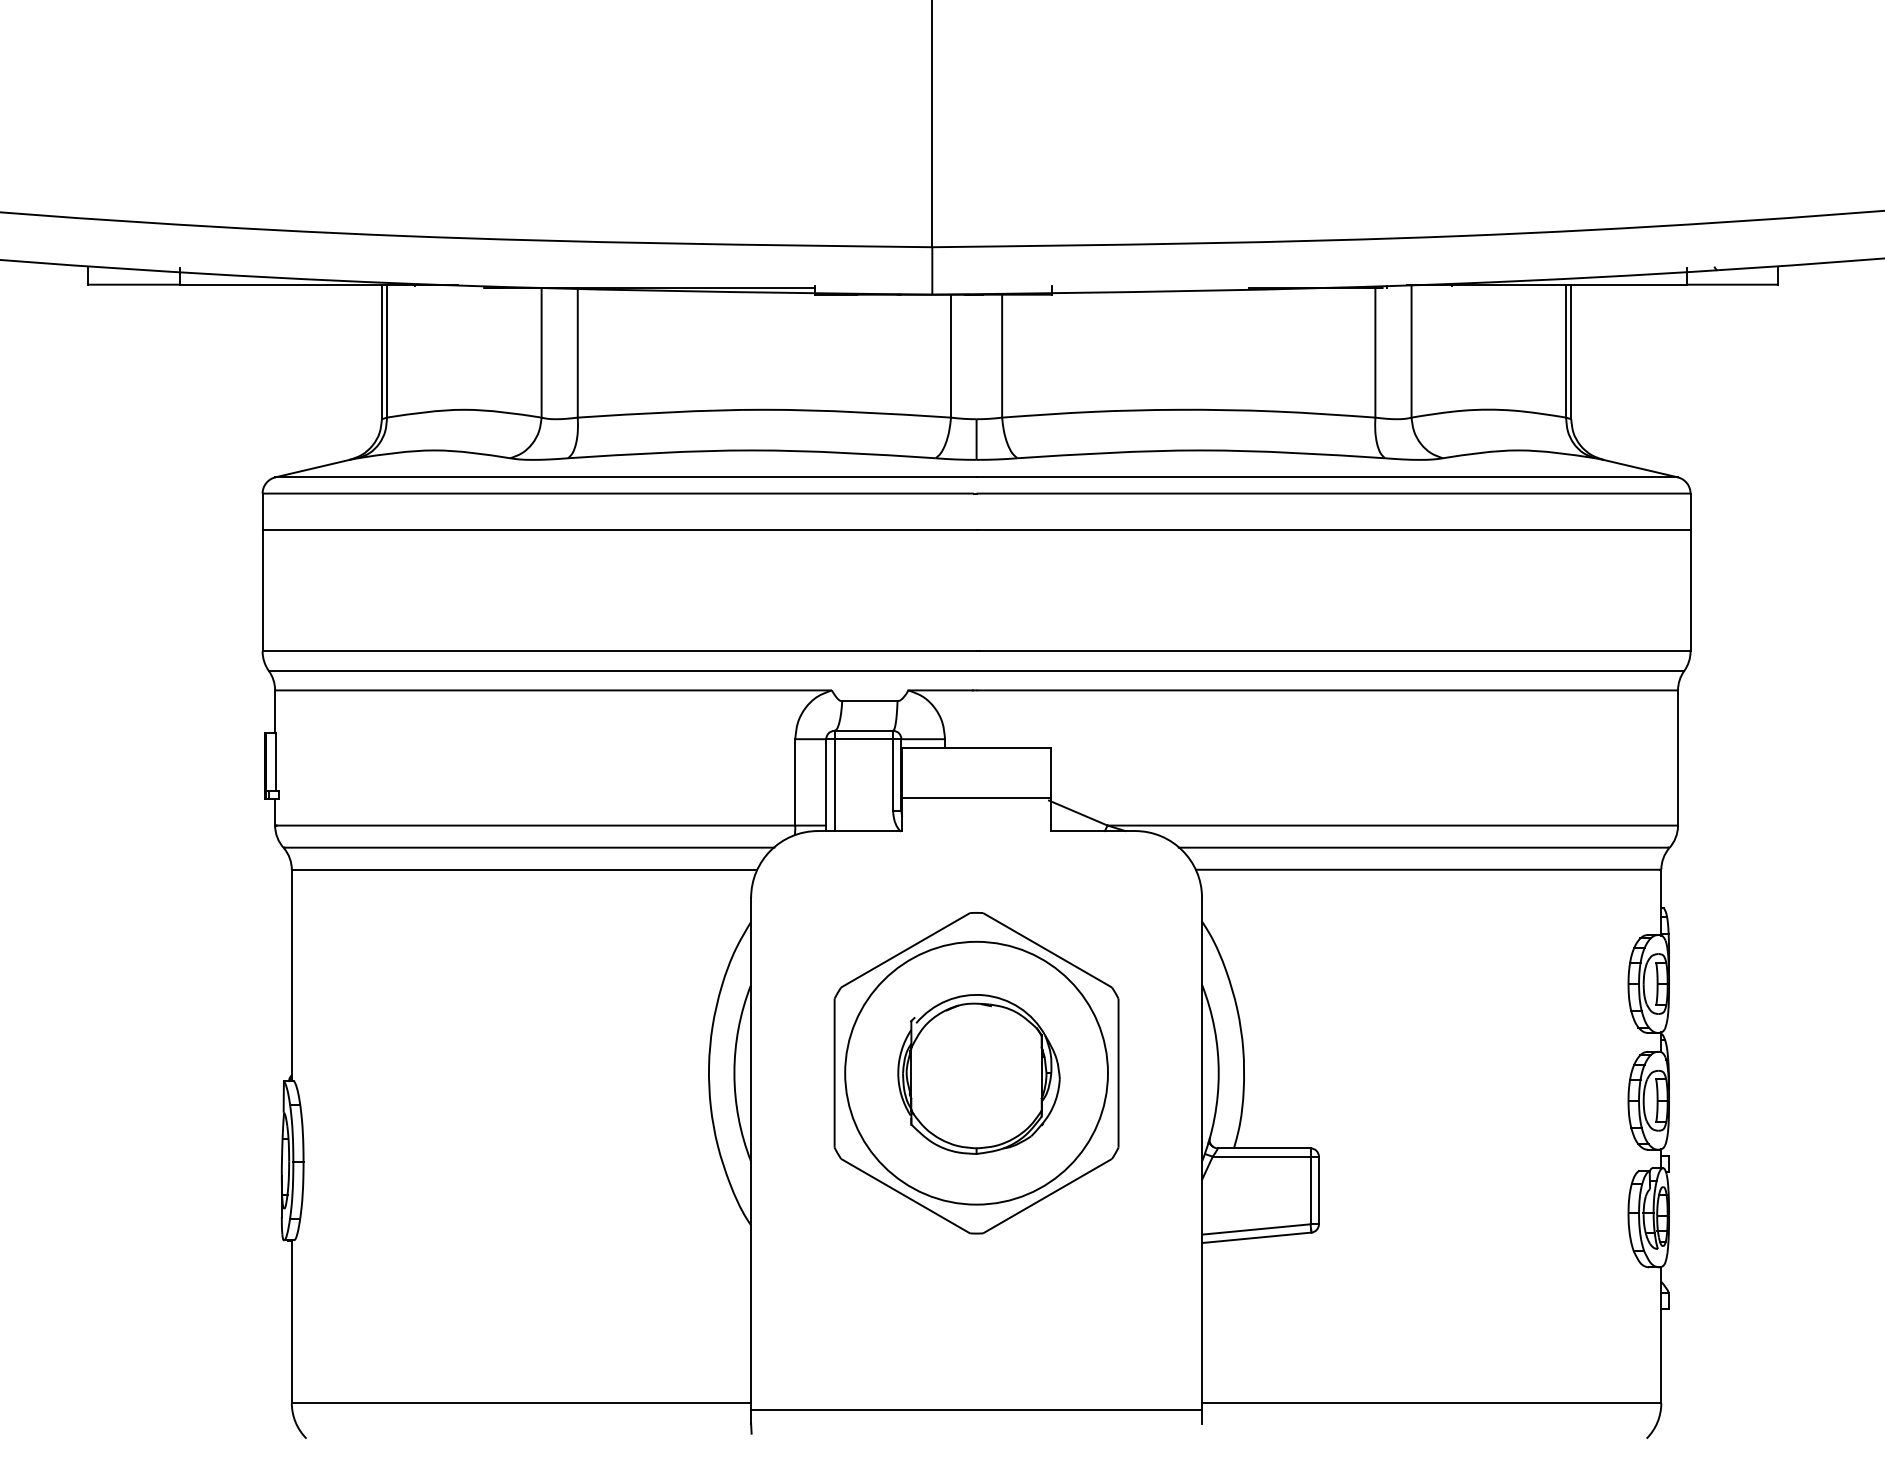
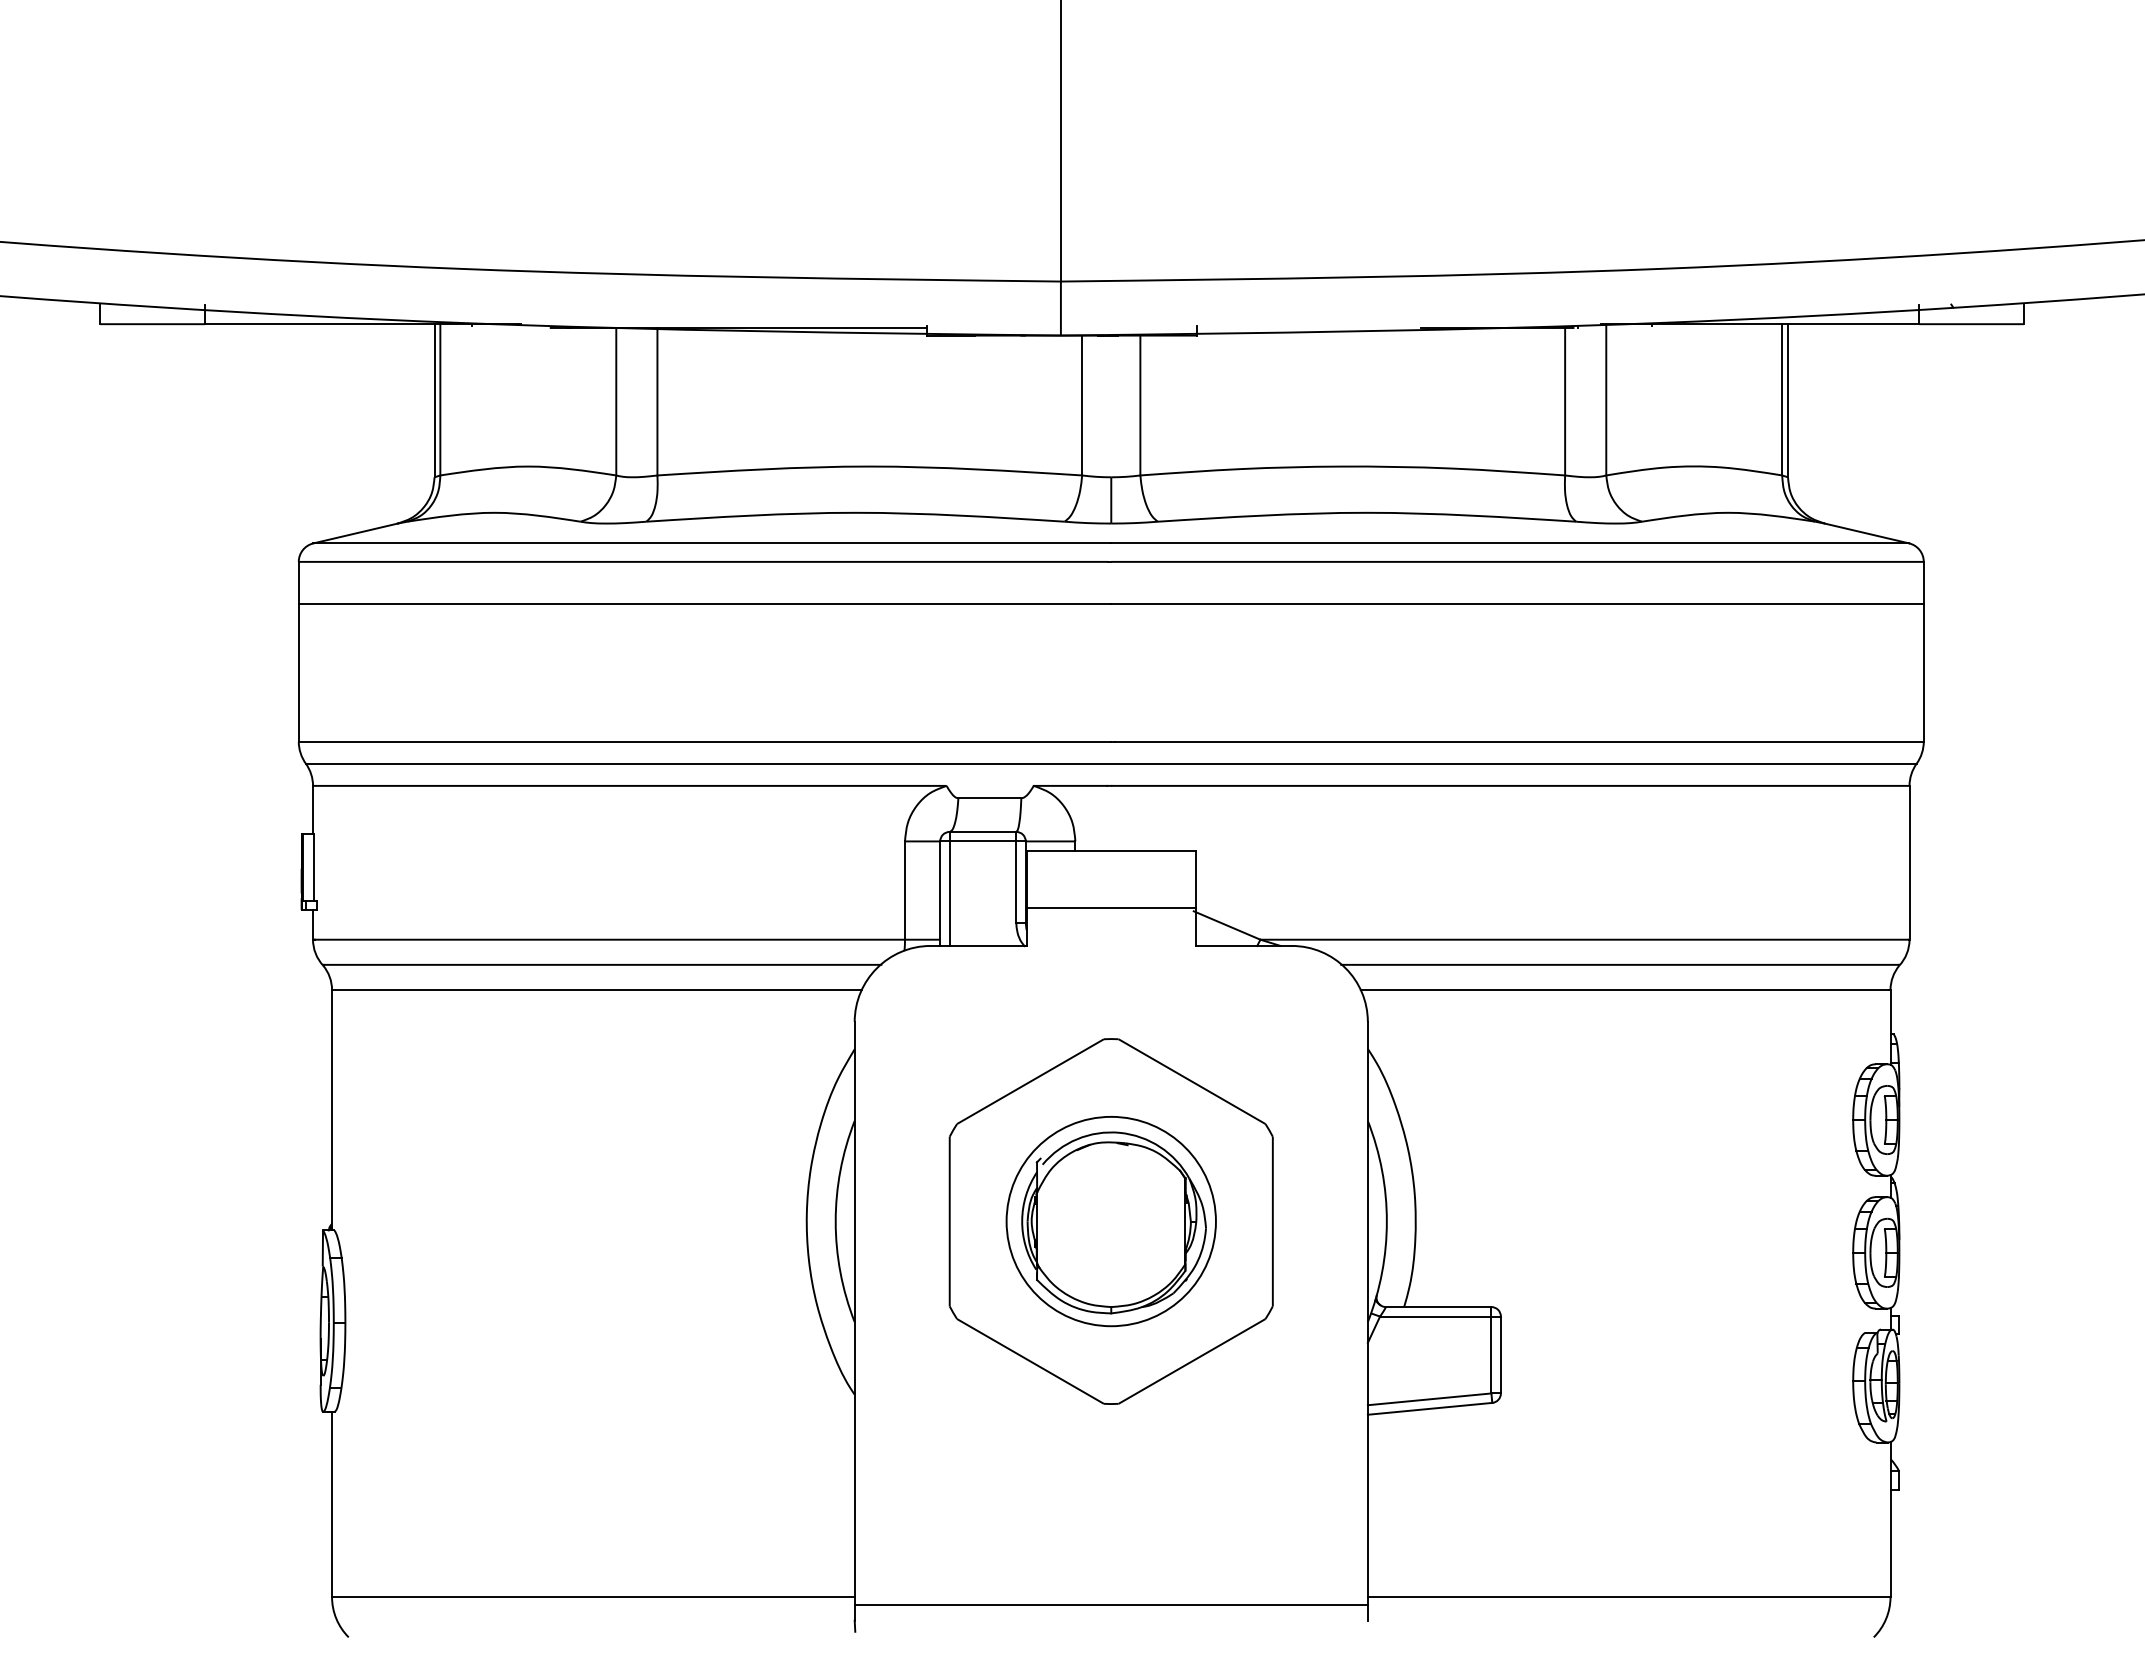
circle: (976, 1072) -> (1111, 1220), size x0.7

